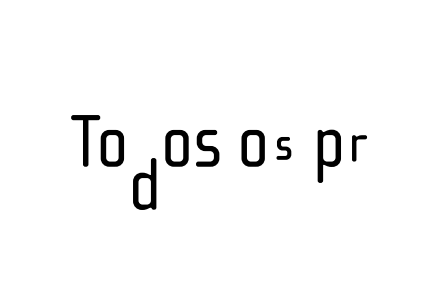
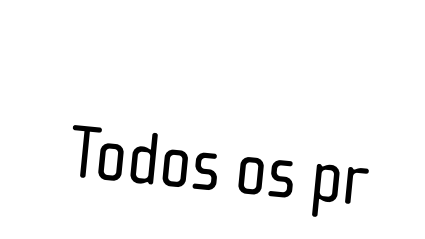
part: (283, 148) -> (281, 178), size x1.67
part: (359, 148) -> (356, 186), size x1.43
part: (144, 183) -> (143, 157), moved

